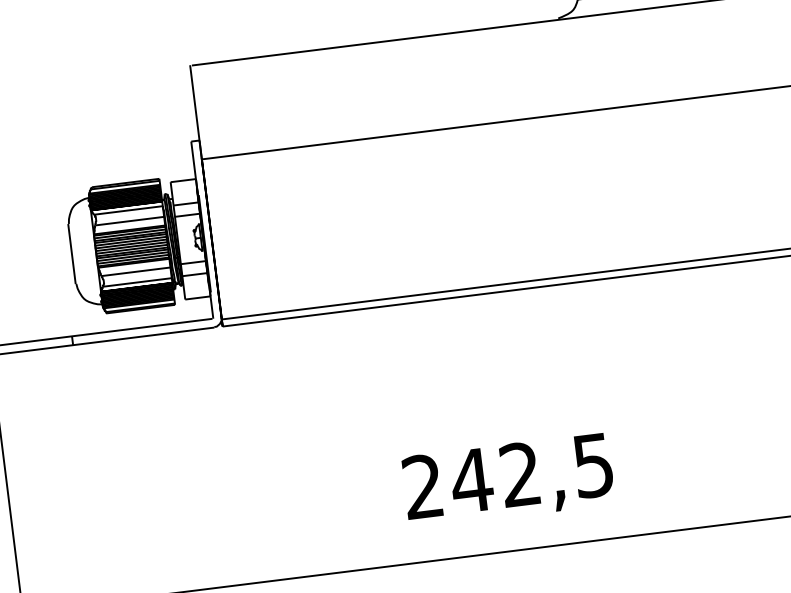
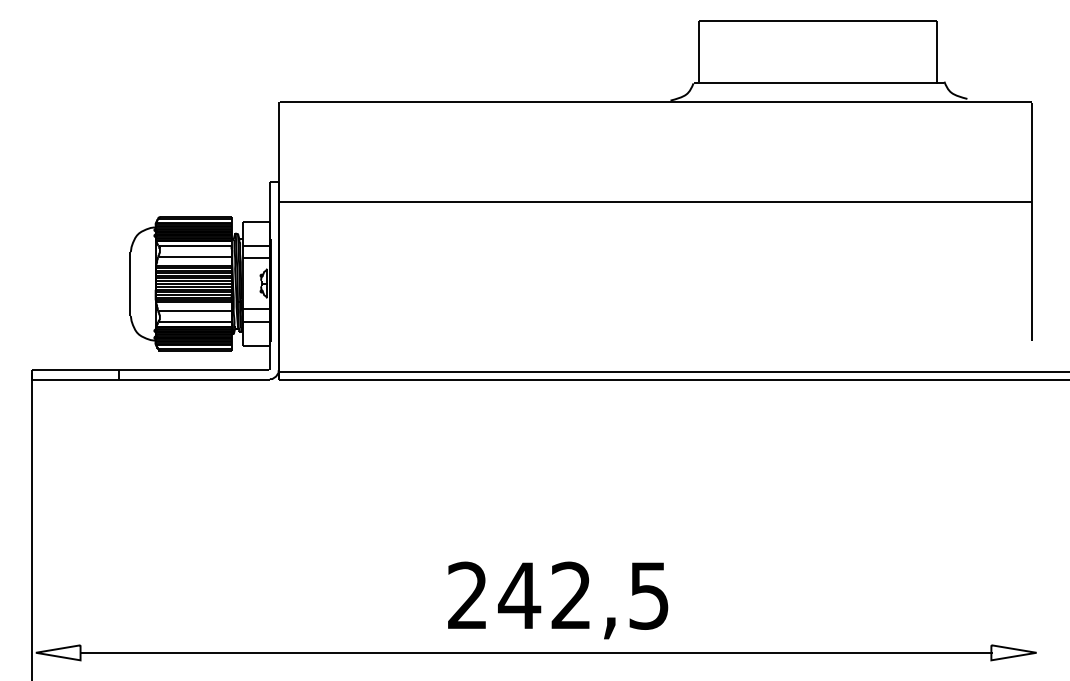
text: (508, 480) -> (558, 600), moved

